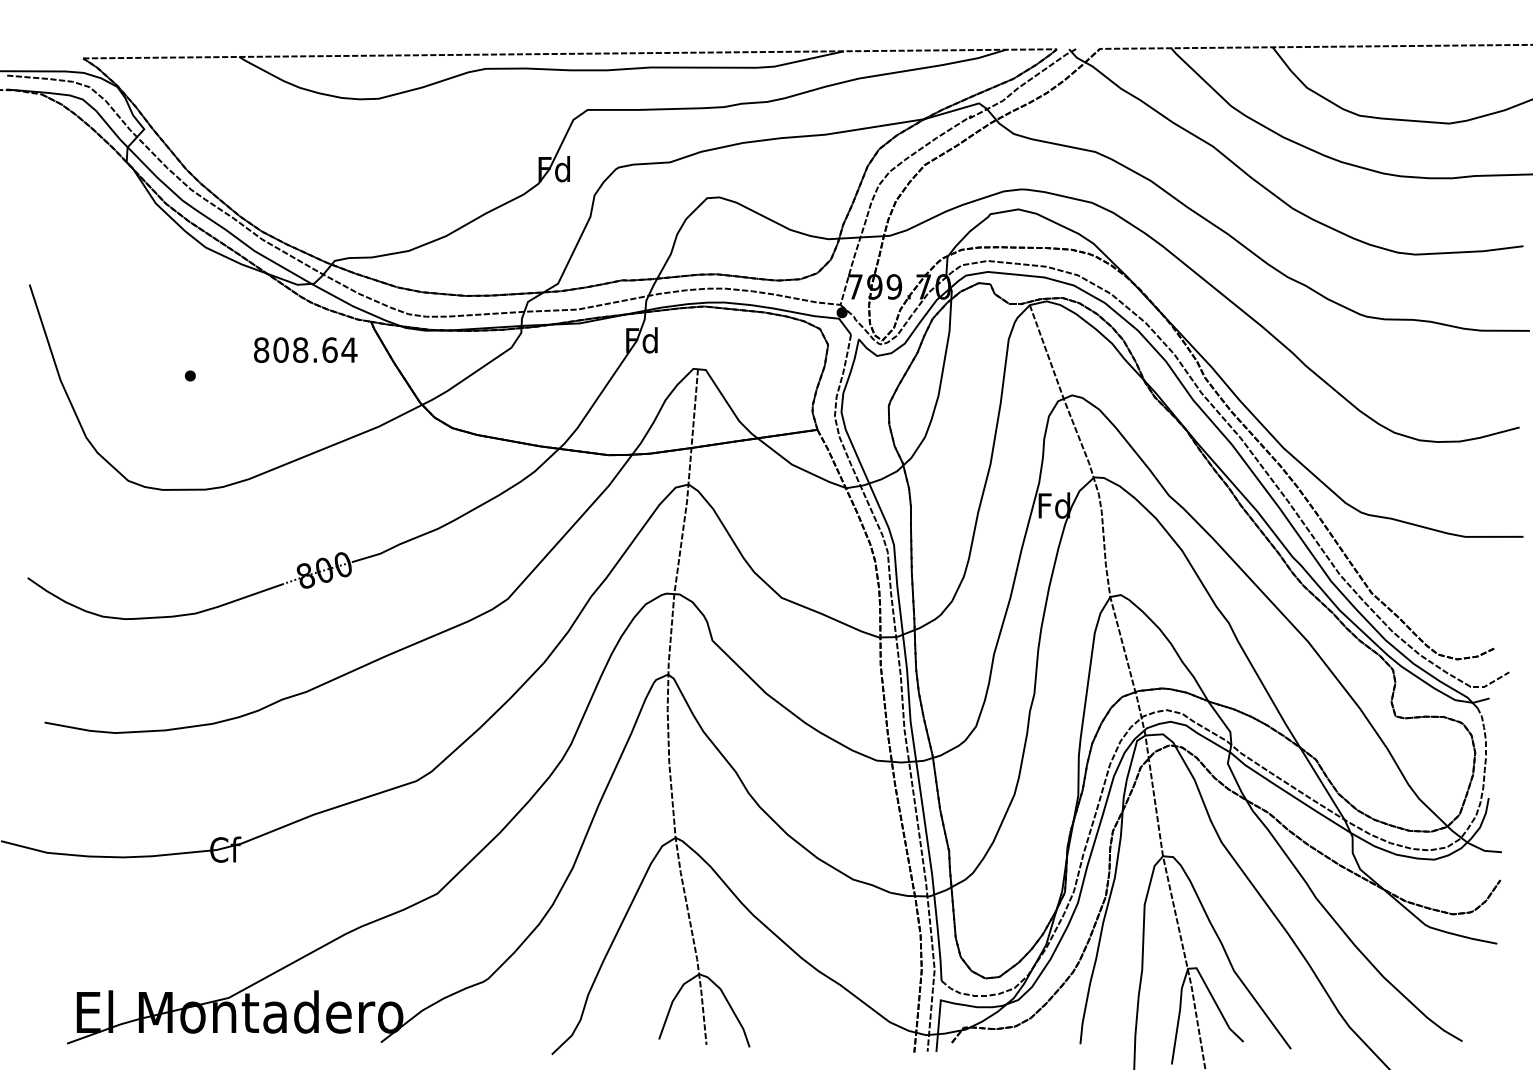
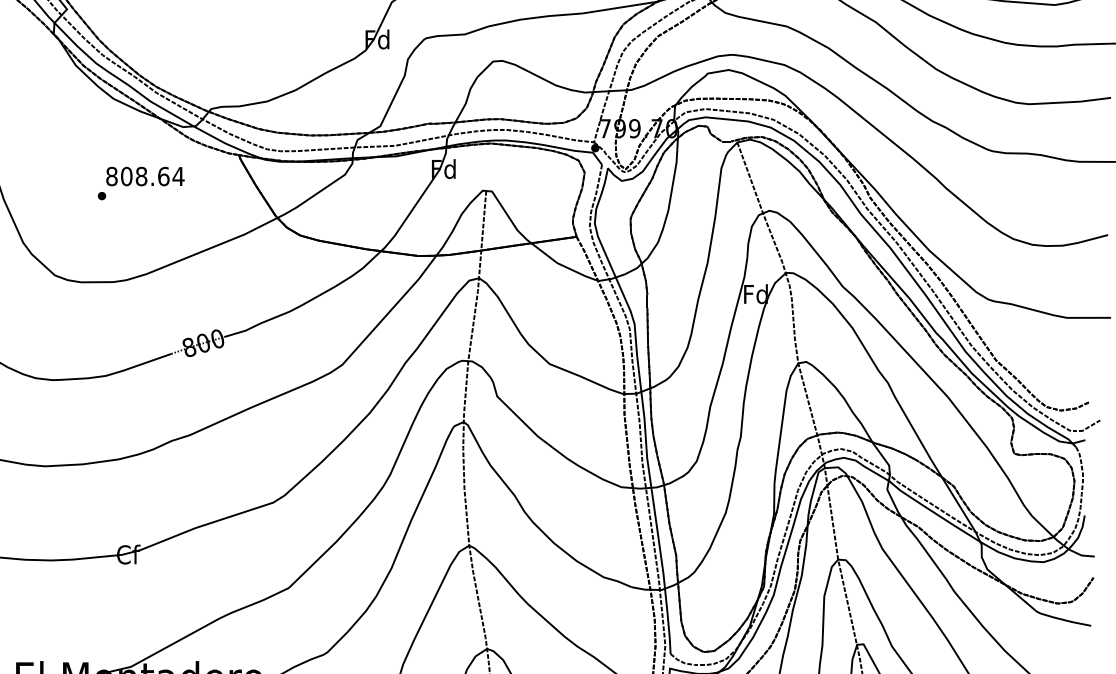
text: (305, 349) -> (145, 176), moved

